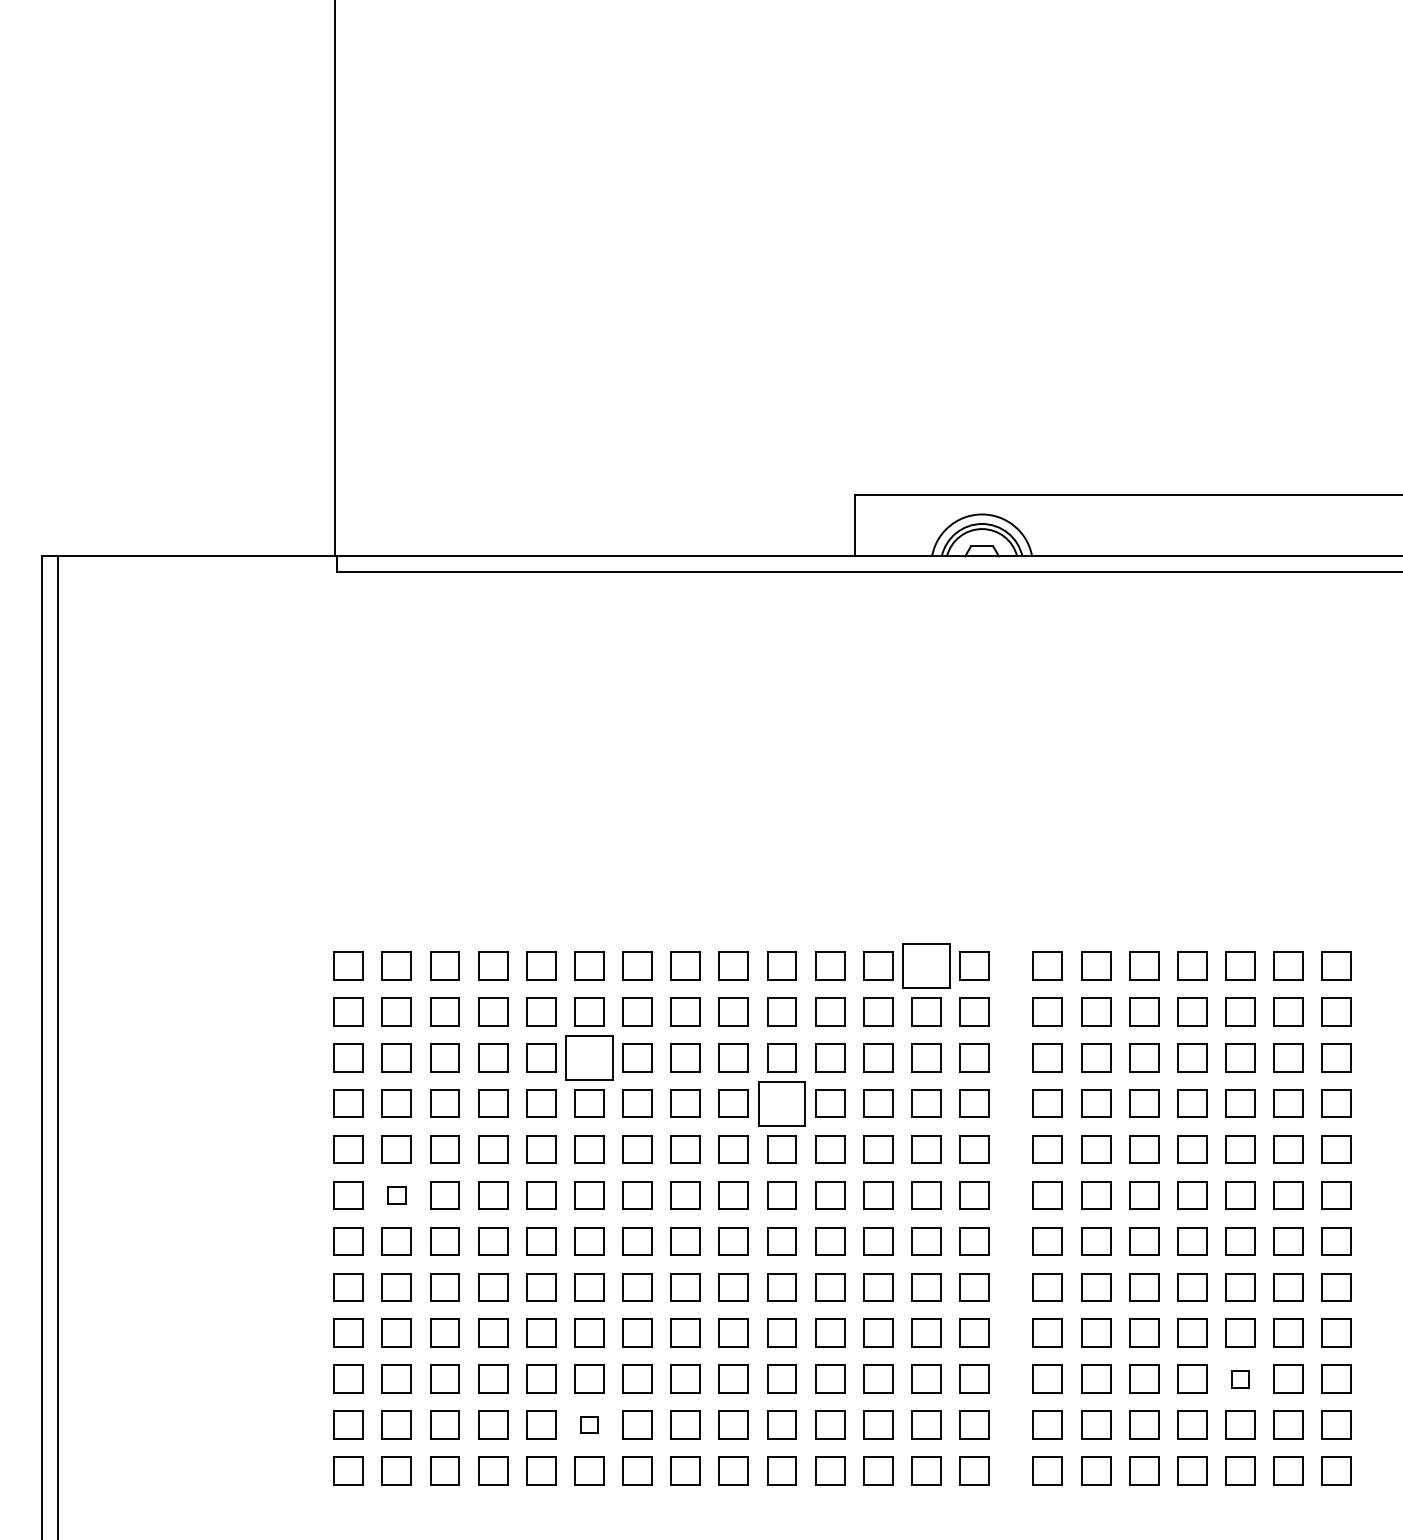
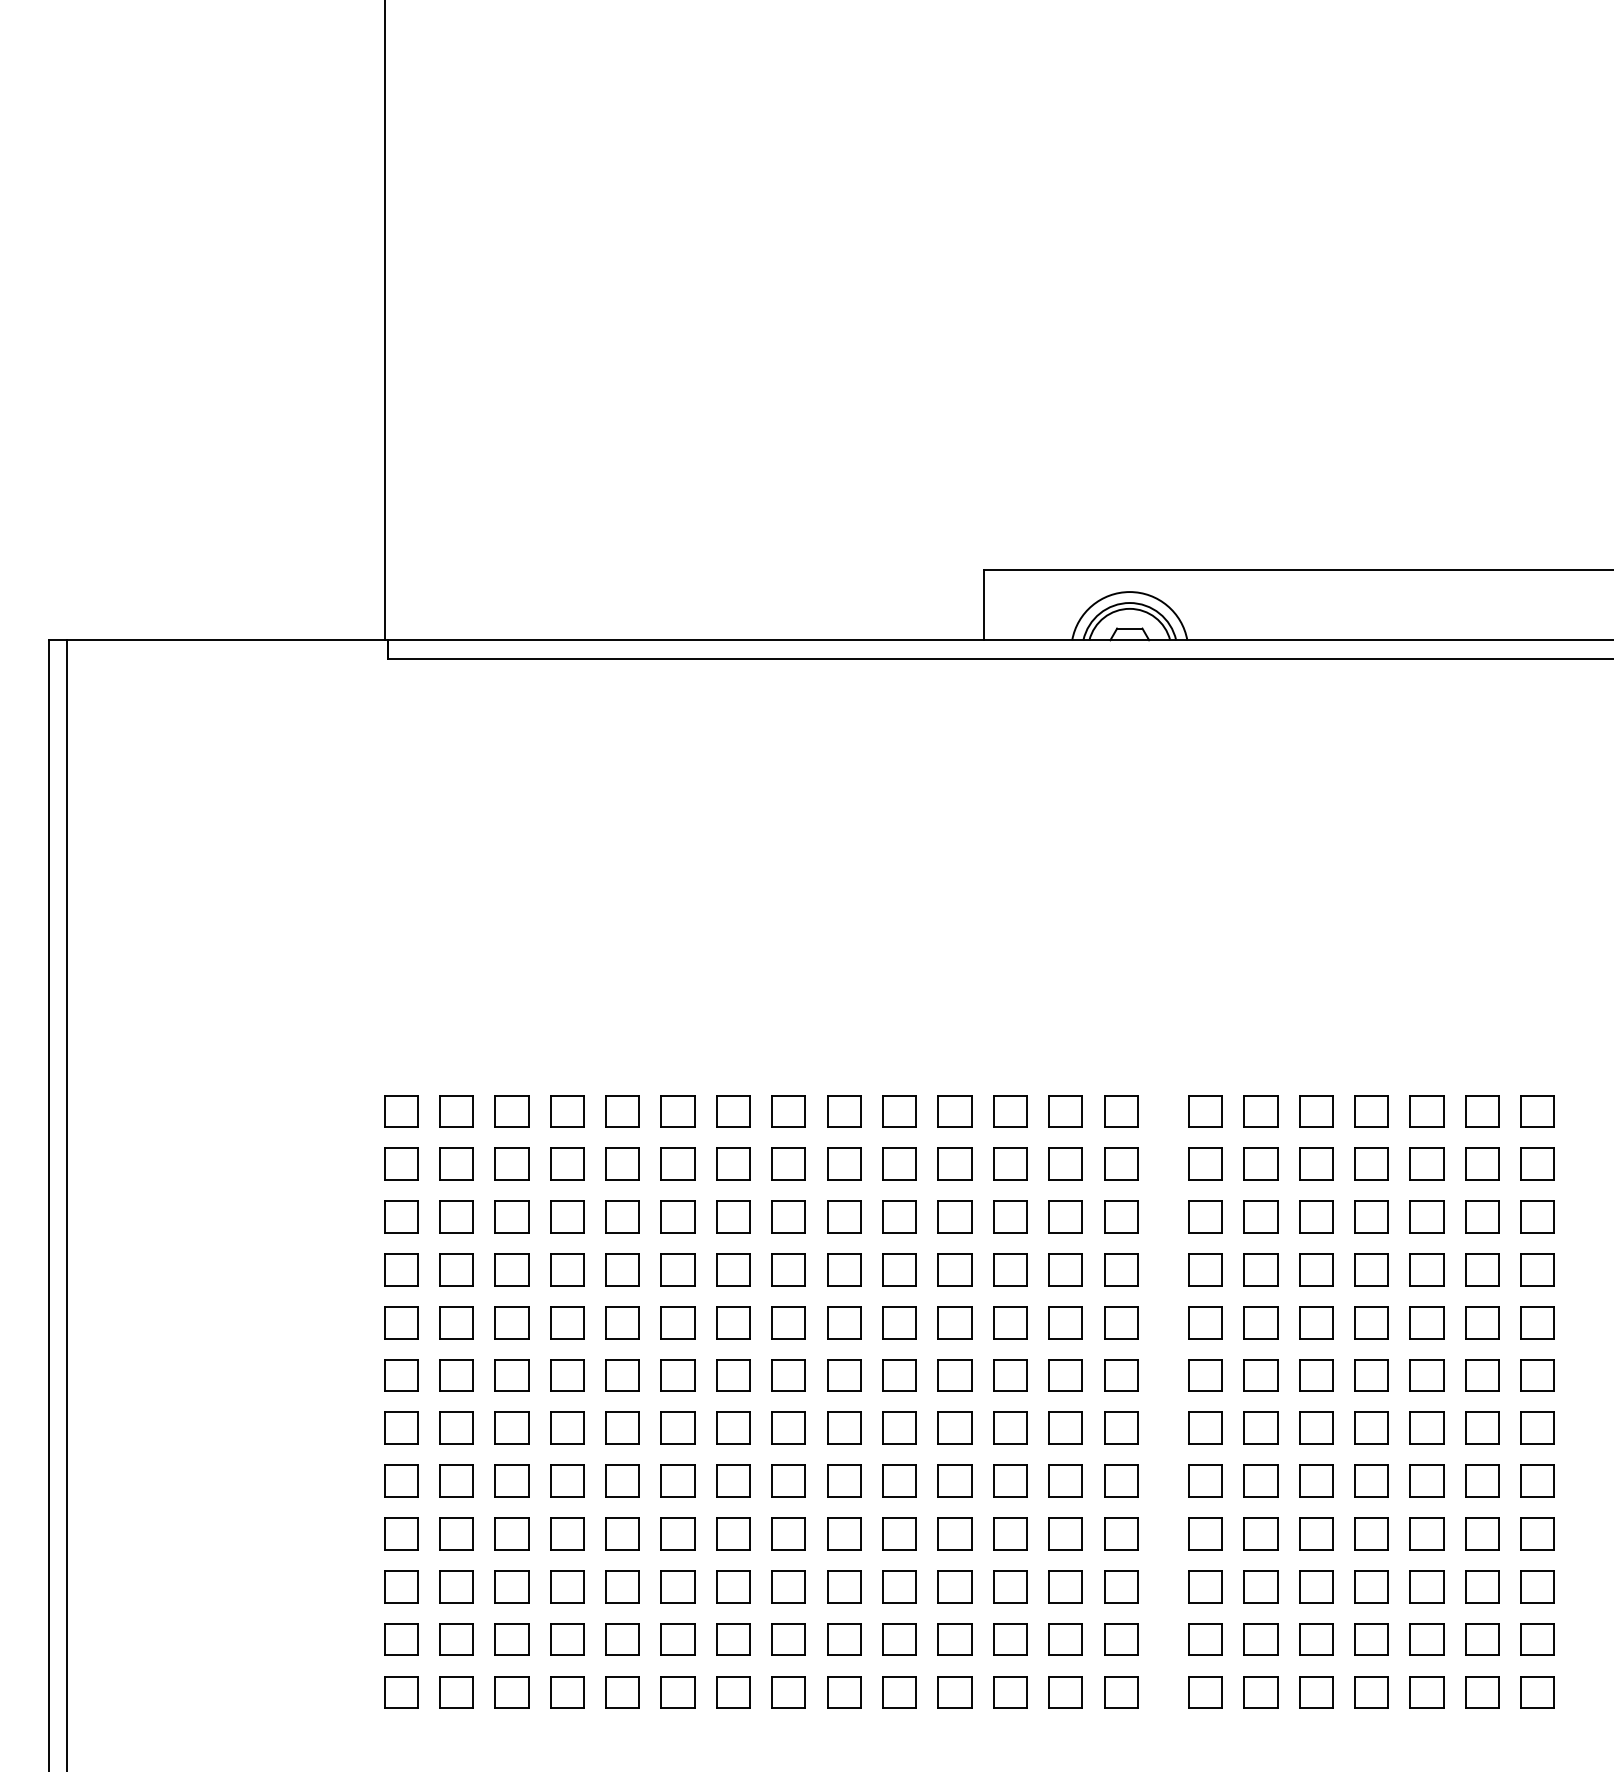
part: (926, 966) -> (1065, 1111), size x0.62
part: (588, 1057) -> (677, 1216), size x0.62
part: (781, 1103) -> (899, 1269), size x0.62
part: (396, 1195) -> (456, 1375), size x1.67
part: (1240, 1378) -> (1426, 1586), size x1.67
part: (588, 1425) -> (677, 1639), size x1.67

